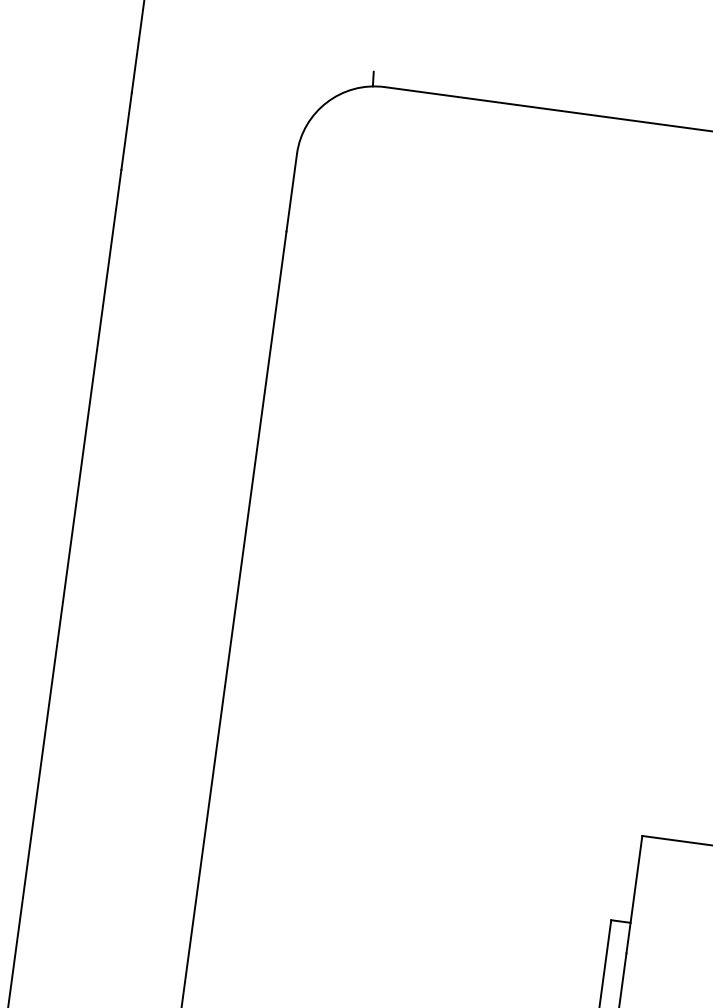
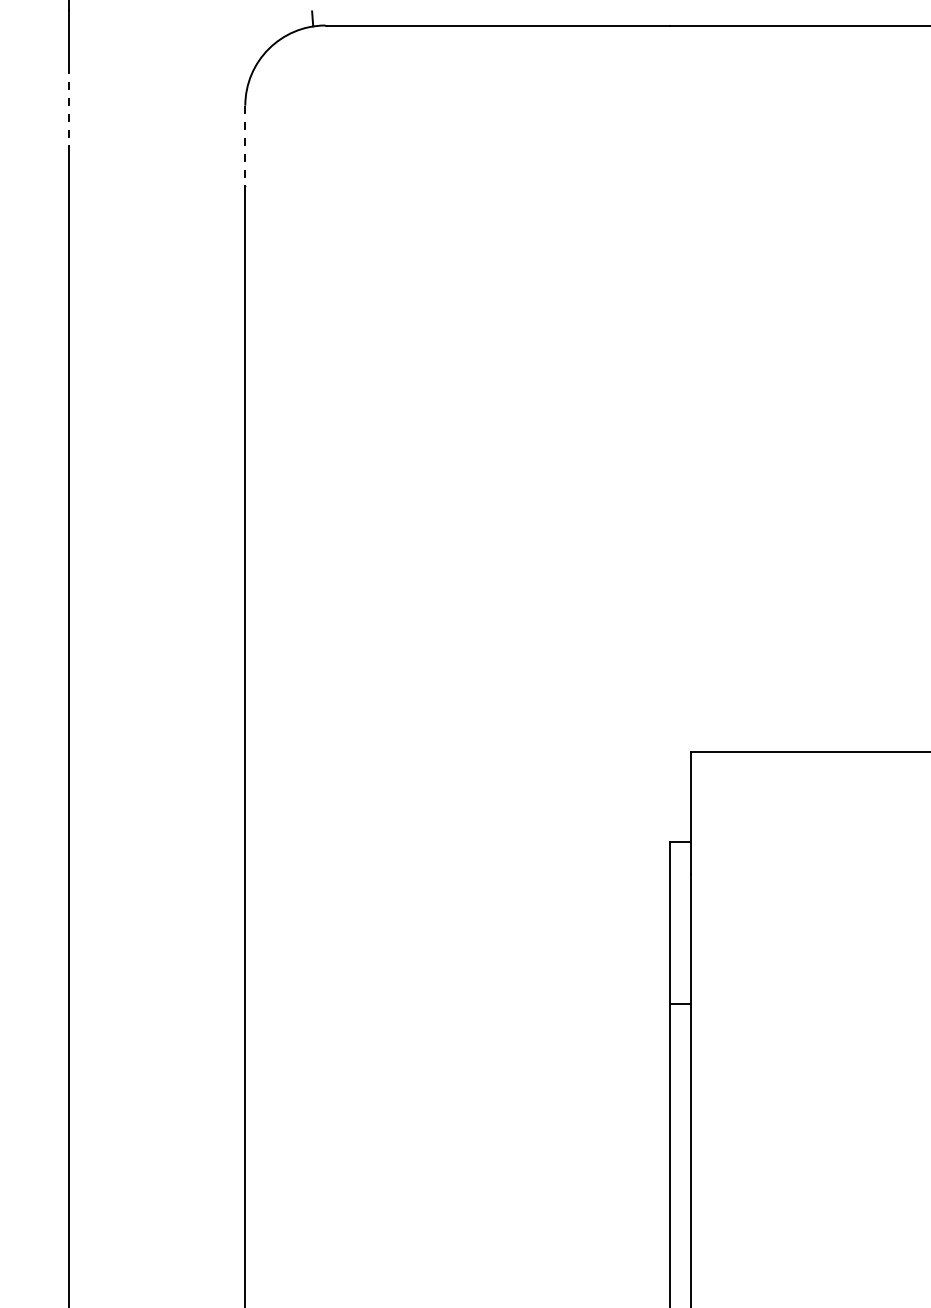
line: (126, 131) -> (68, 106), solid -> dashed
line: (291, 193) -> (245, 146), solid -> dashed

